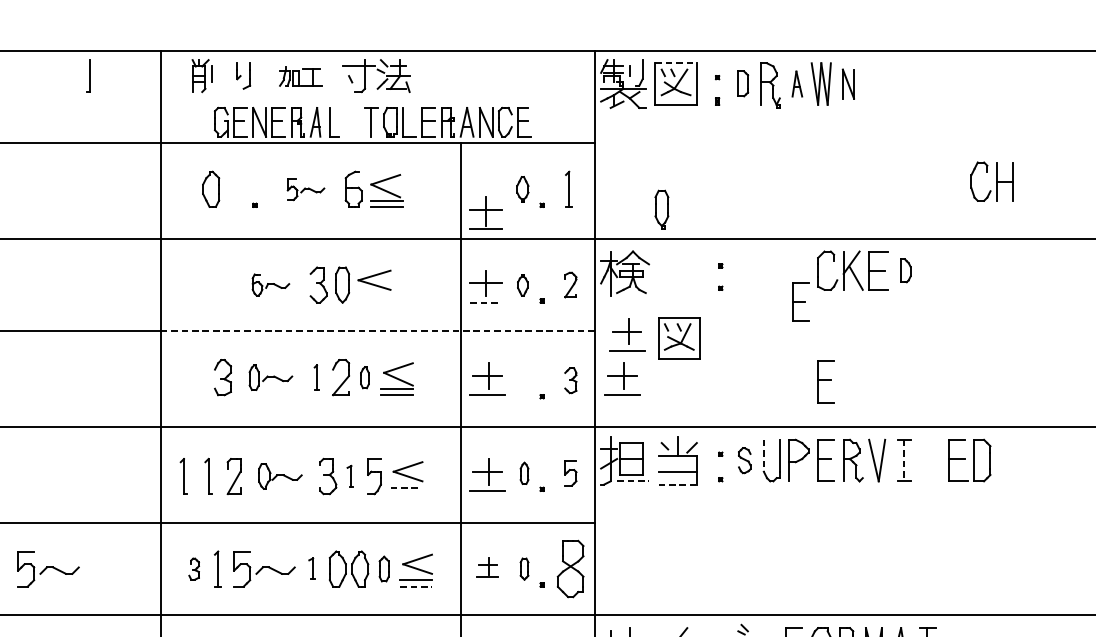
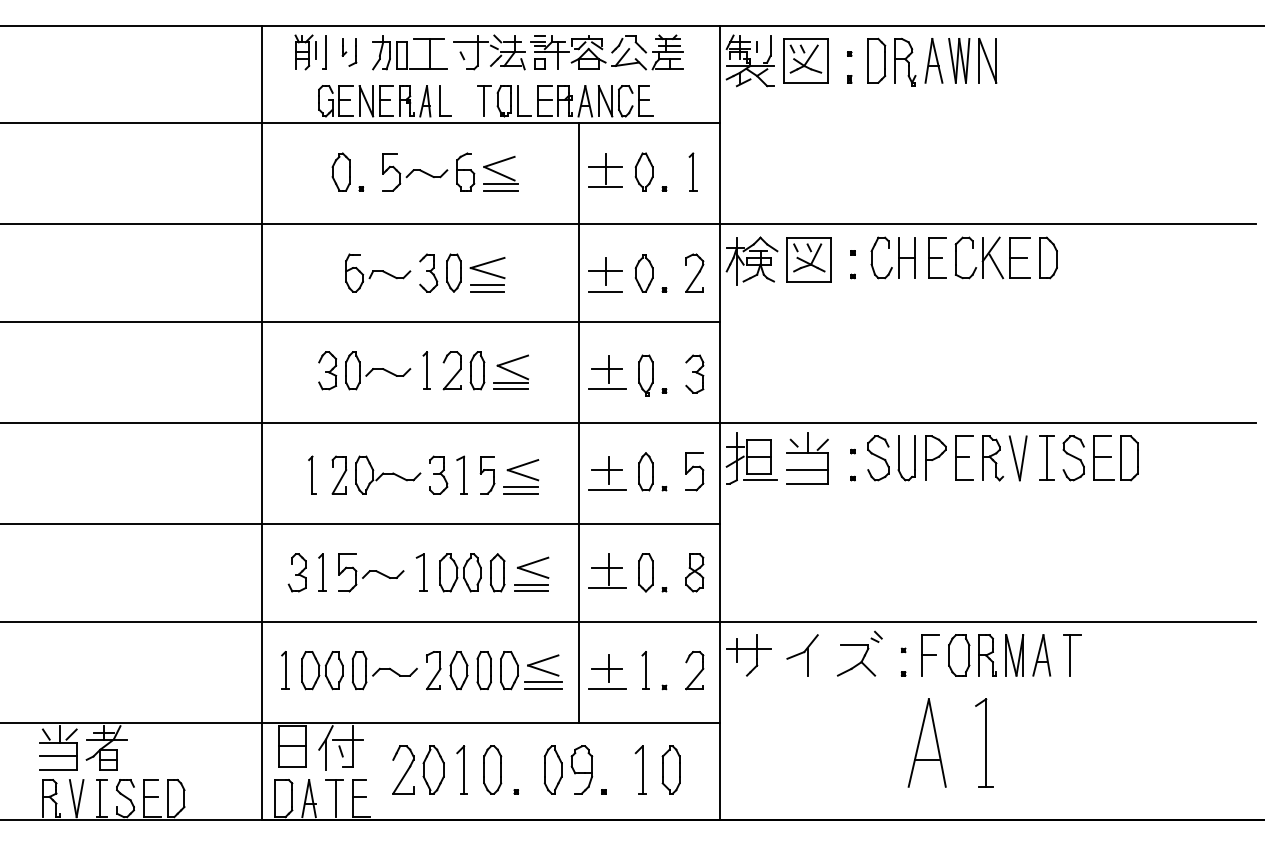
line: (675, 62) -> (805, 38), dashed -> solid
part: (88, 76) -> (324, 52), moved
part: (300, 76) -> (409, 52), size x1.67
part: (487, 76) -> (606, 52), added
part: (742, 83) -> (876, 60), size x1.67
part: (796, 83) -> (933, 60), size x1.67
part: (848, 83) -> (987, 60), size x1.43
part: (991, 181) -> (892, 257), moved
part: (210, 188) -> (340, 171), moved
part: (522, 188) -> (643, 171), size x1.43
part: (306, 189) -> (415, 172), size x1.67
part: (661, 209) -> (645, 375), moved
part: (486, 213) -> (605, 170), moved
part: (905, 270) -> (1048, 257), size x1.67
part: (271, 284) -> (378, 272), size x1.67
part: (570, 284) -> (694, 272), size x1.43
part: (522, 285) -> (643, 273), size x1.67
line: (374, 295) -> (487, 284), added
part: (800, 301) -> (937, 257), moved
line: (374, 302) -> (487, 291), added
line: (486, 302) -> (605, 291), dashed -> solid
line: (378, 330) -> (491, 321), dashed -> solid
part: (627, 334) -> (754, 325), removed
part: (678, 338) -> (808, 259), moved
part: (271, 377) -> (378, 370), size x1.43
part: (316, 377) -> (426, 370), size x1.43
part: (364, 377) -> (477, 370), size x1.67
part: (622, 379) -> (749, 372), removed
part: (570, 380) -> (694, 373), size x1.43
part: (826, 381) -> (964, 374), removed
line: (763, 455) -> (898, 453), dashed -> solid
part: (744, 460) -> (878, 458), size x1.67
line: (903, 460) -> (1046, 458), dashed -> solid
part: (929, 460) -> (1073, 458), added
part: (524, 473) -> (645, 471), size x1.67
part: (570, 473) -> (694, 471), size x1.43
part: (184, 475) -> (286, 474), removed
part: (280, 475) -> (388, 474), size x1.43
part: (349, 475) -> (461, 474), size x1.67
line: (633, 481) -> (760, 480), dashed -> solid
line: (678, 484) -> (808, 483), dashed -> solid
line: (406, 488) -> (521, 487), dashed -> solid
line: (406, 493) -> (521, 493), added
part: (488, 566) -> (607, 570), size x1.67
part: (48, 568) -> (143, 572), removed
part: (193, 568) -> (296, 572), size x1.67
part: (311, 568) -> (421, 572), size x1.67
part: (383, 568) -> (497, 572), size x1.43
part: (524, 568) -> (645, 572), size x1.67
part: (570, 568) -> (694, 572), size x0.62
line: (416, 586) -> (531, 591), dashed -> solid

